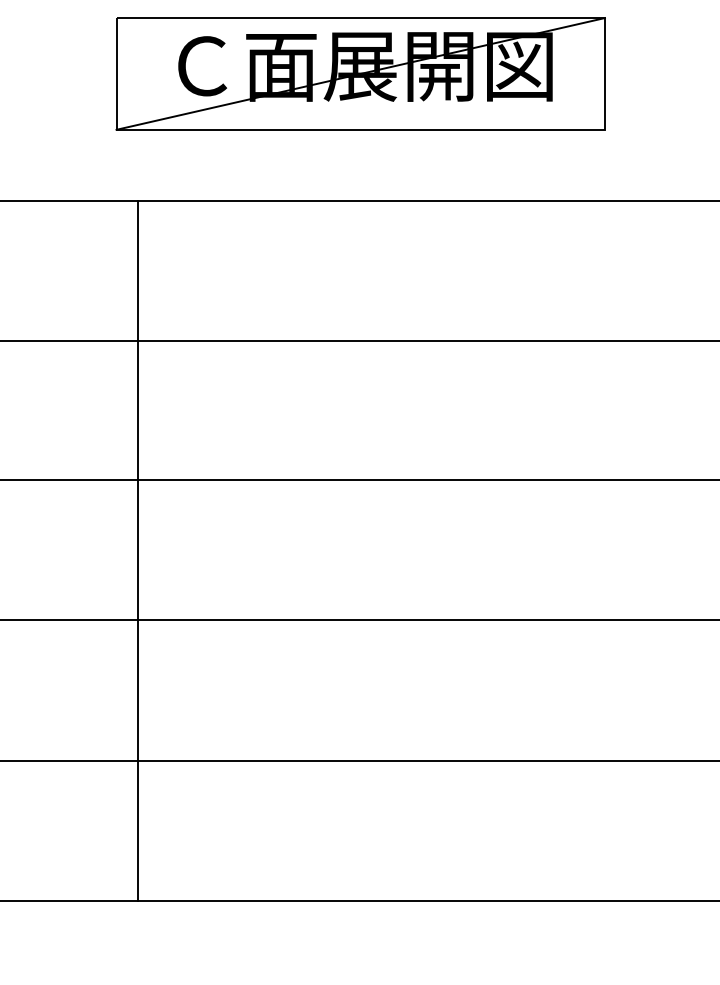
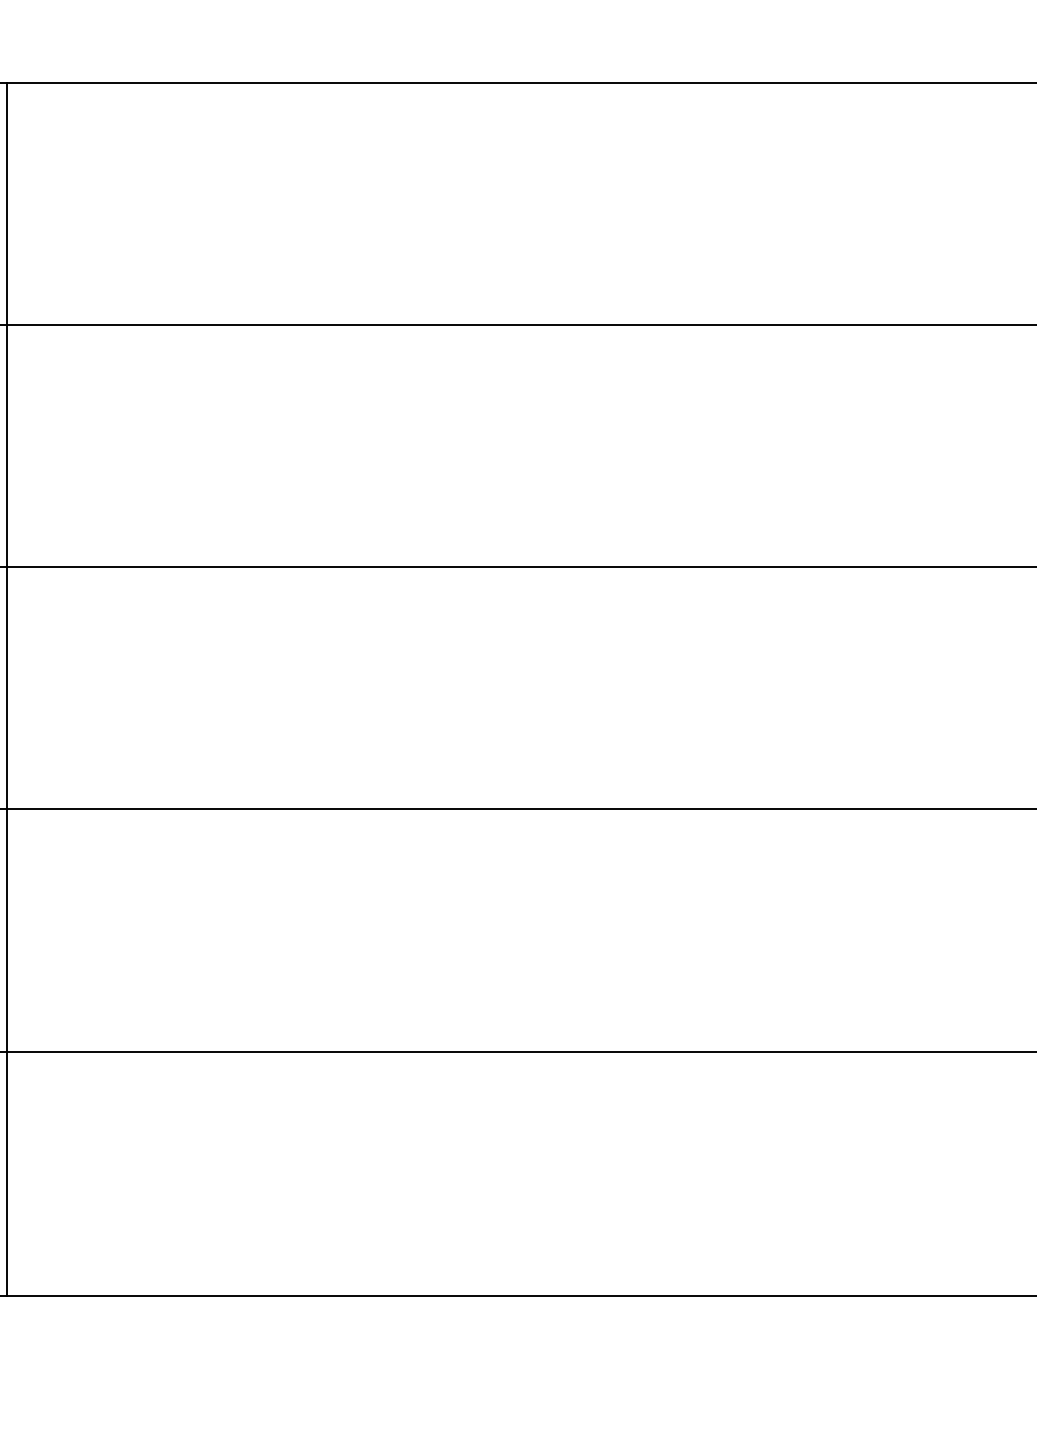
line: (137, 551) -> (6, 690), moved

